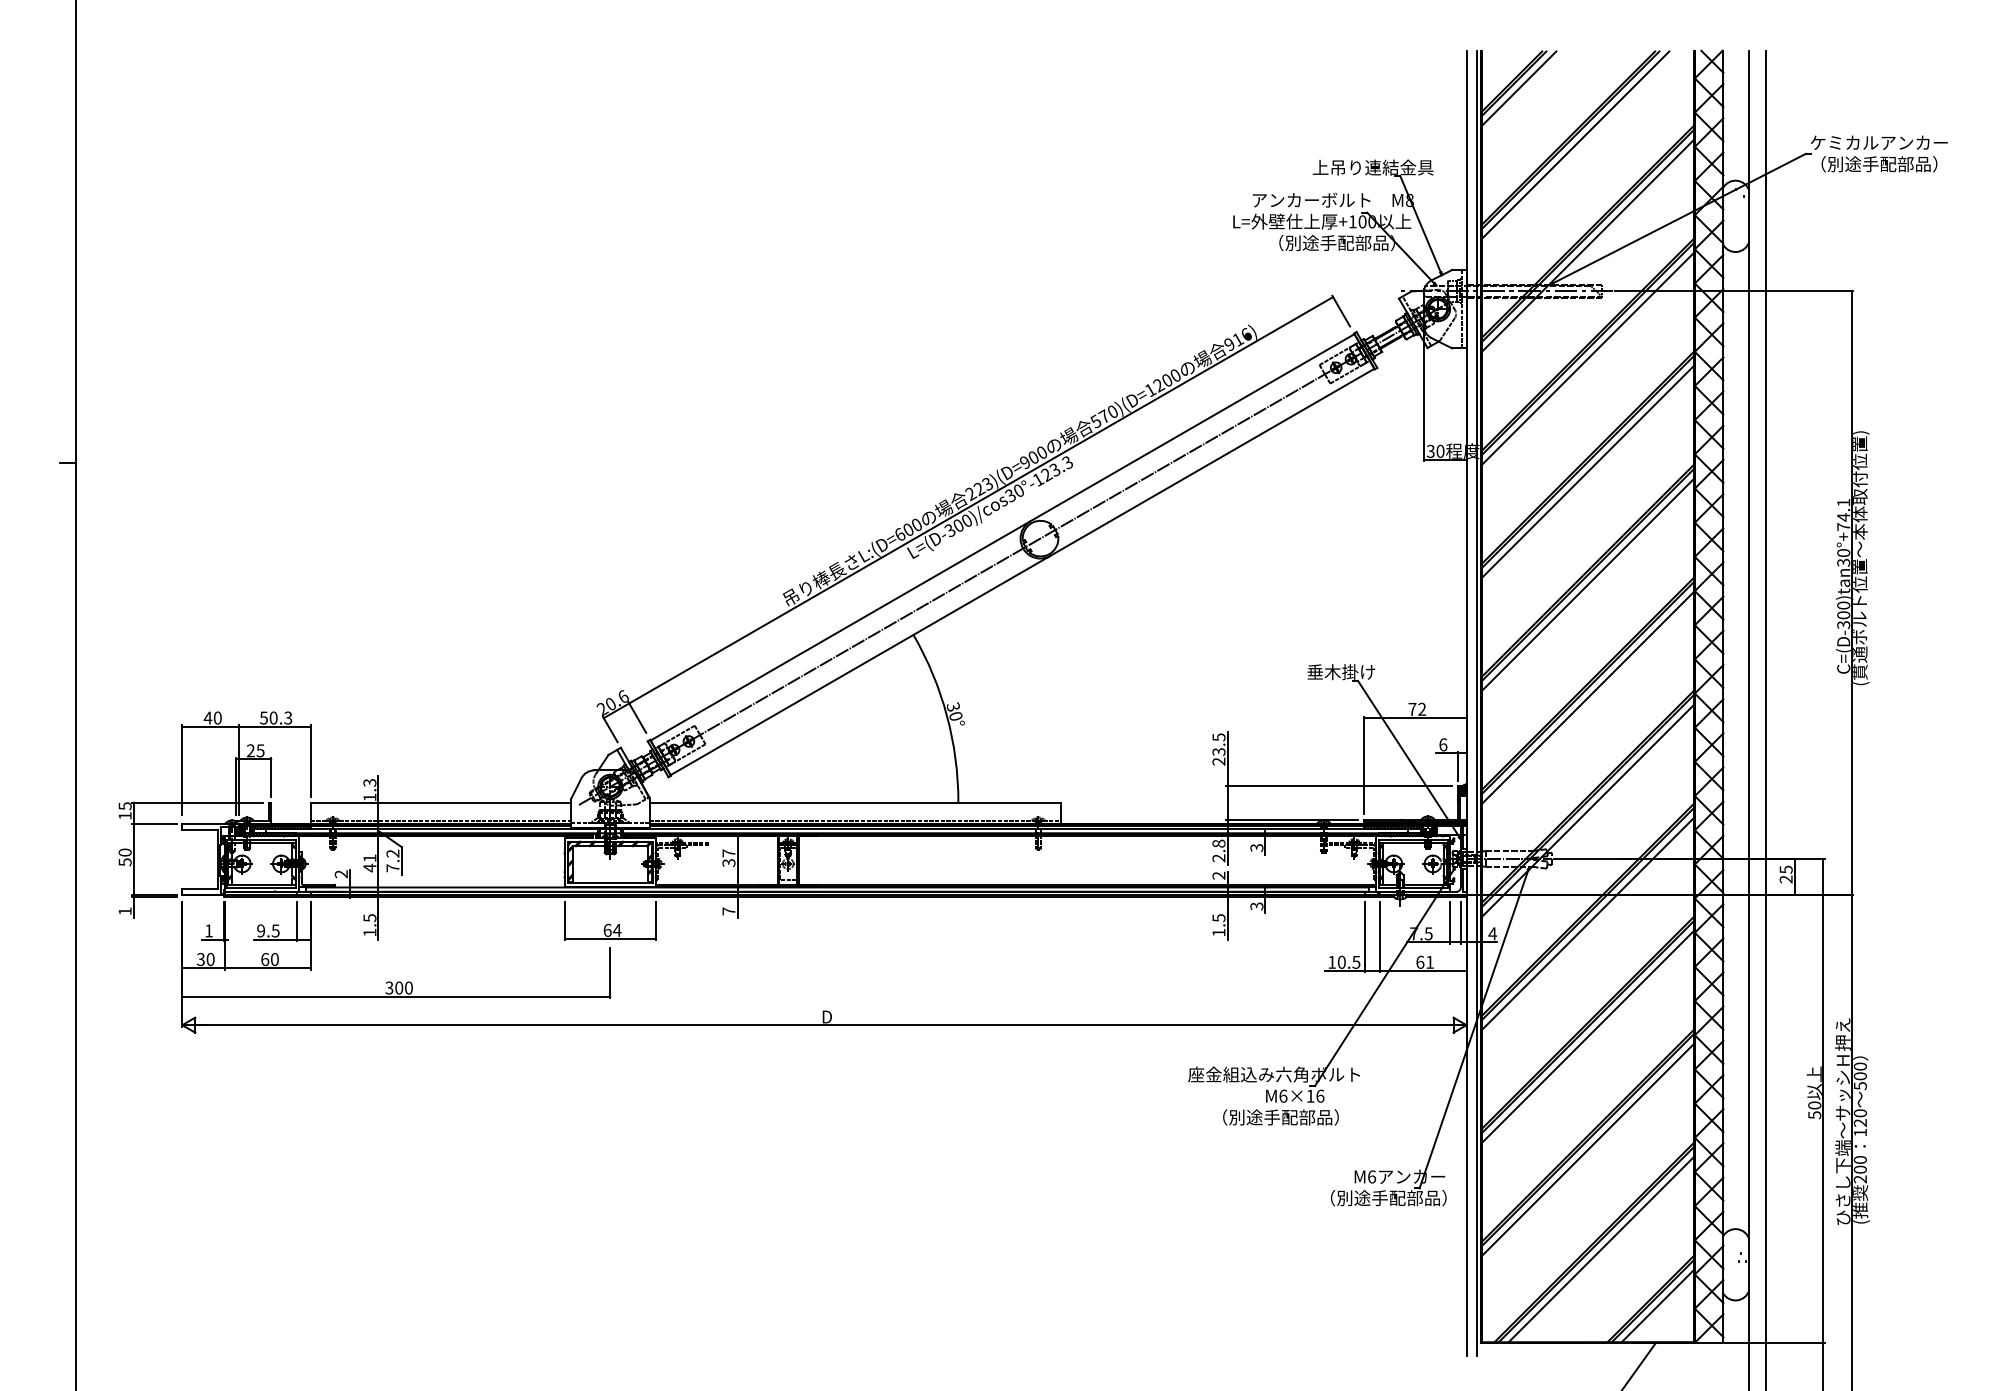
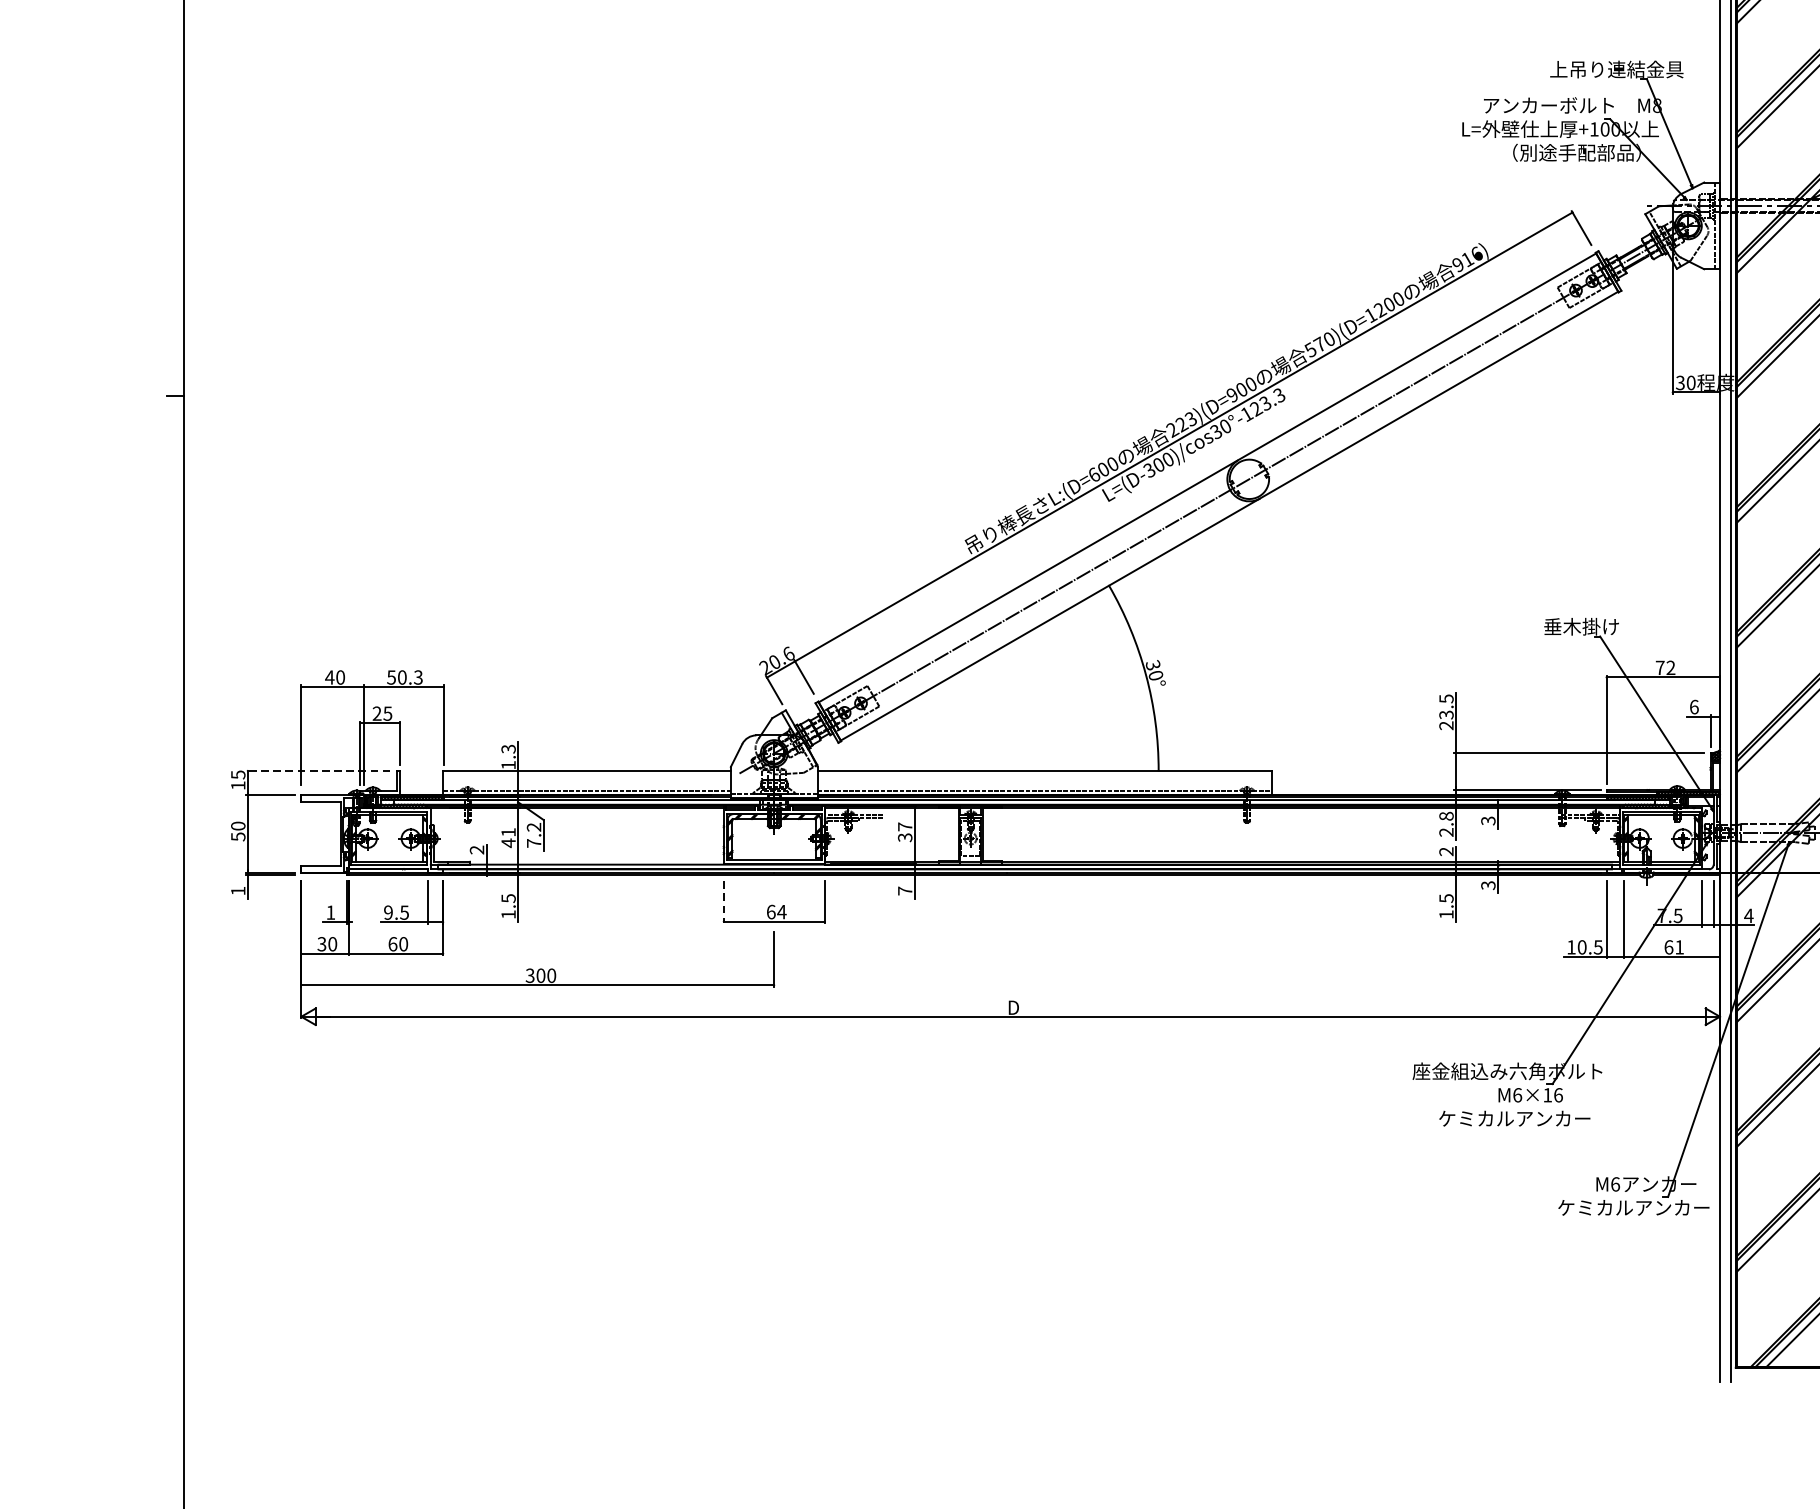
line: (197, 802) -> (318, 770), solid -> dashed
line: (564, 921) -> (723, 902), solid -> dashed
text: (1280, 1117) -> (1514, 1118), （別途手配部品） -> ケミカルアンカー
text: (1388, 1198) -> (1633, 1208), （別途手配部品） -> ケミカルアンカー

